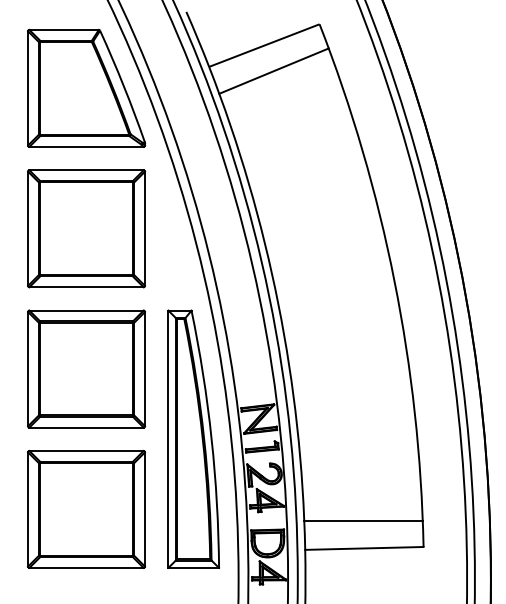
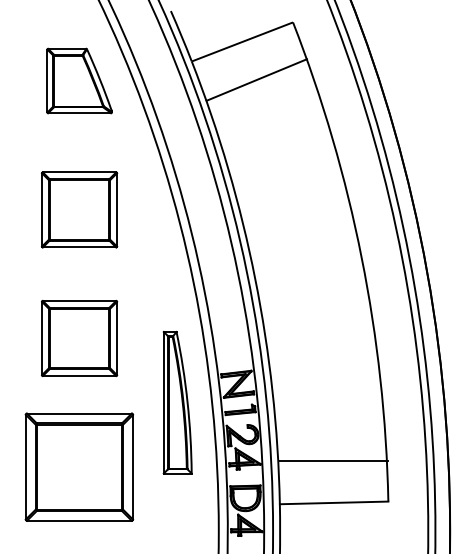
line: (273, 70) -> (256, 79), moved
part: (86, 87) -> (79, 80), size x0.6
part: (86, 228) -> (79, 209), size x0.7
part: (86, 368) -> (79, 337), size x0.7
part: (193, 438) -> (177, 402), size x0.6
line: (363, 521) -> (333, 461), moved

